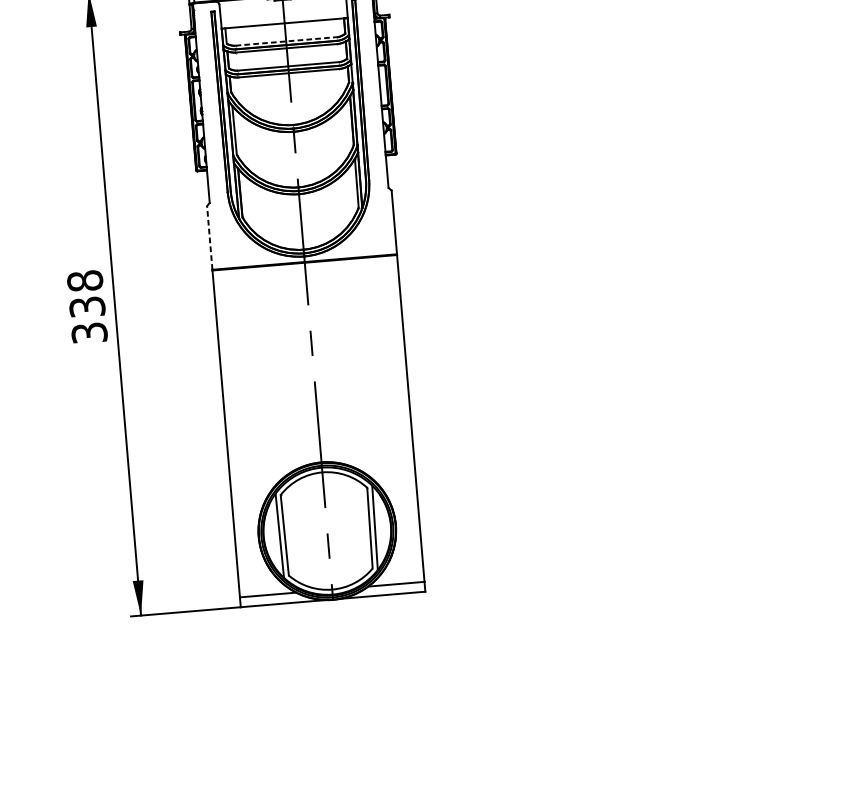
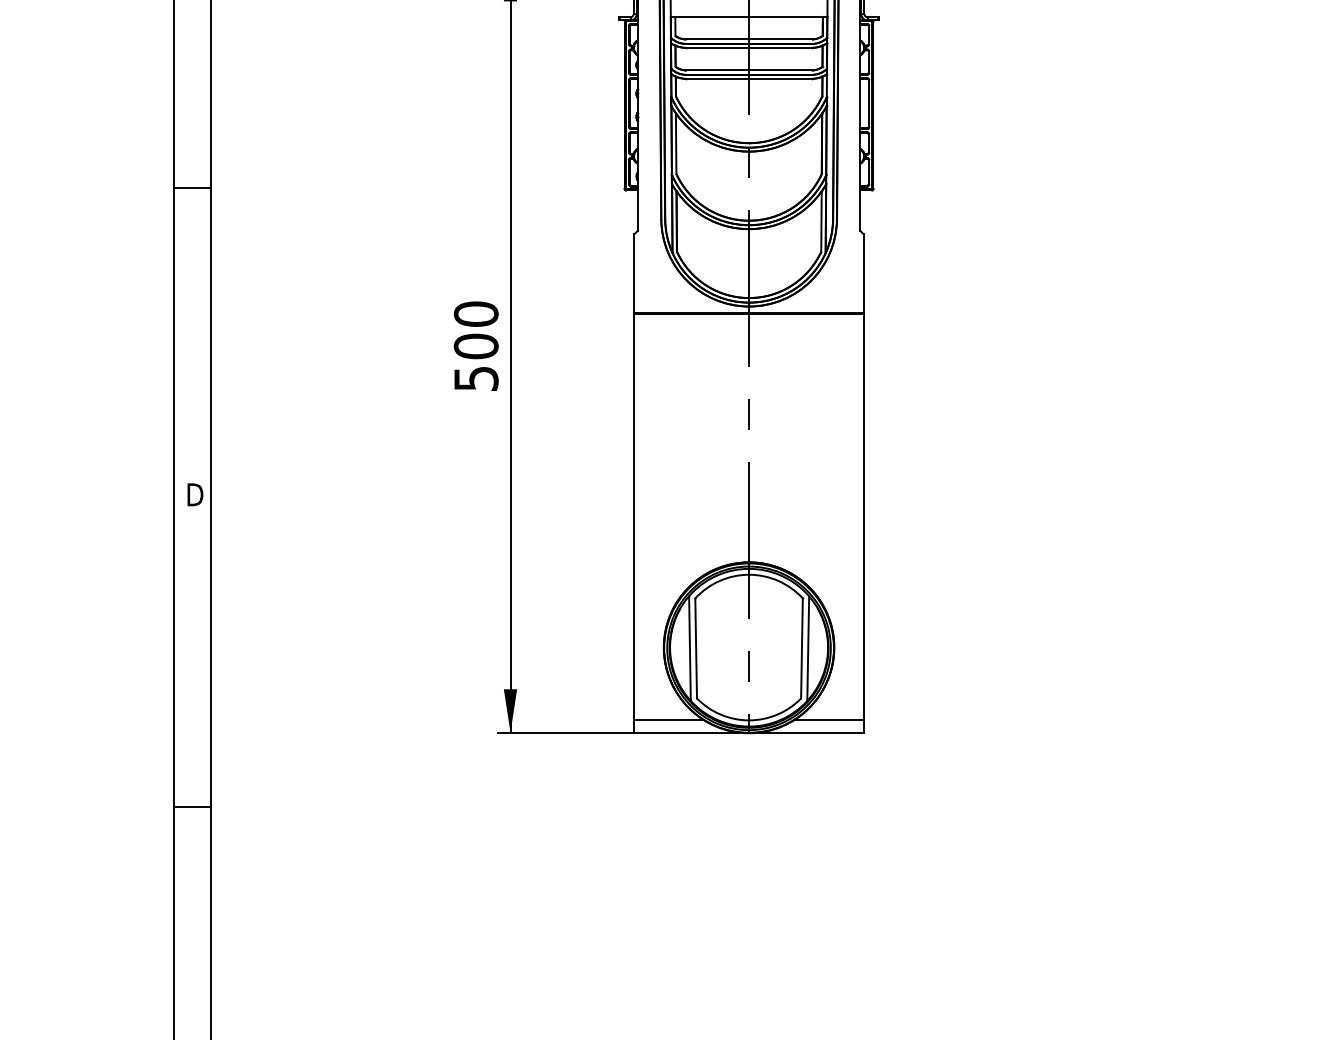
line: (286, 41) -> (749, 39), dashed -> solid
line: (209, 237) -> (634, 273), dashed -> solid
text: (86, 306) -> (475, 345), 338 -> 500

